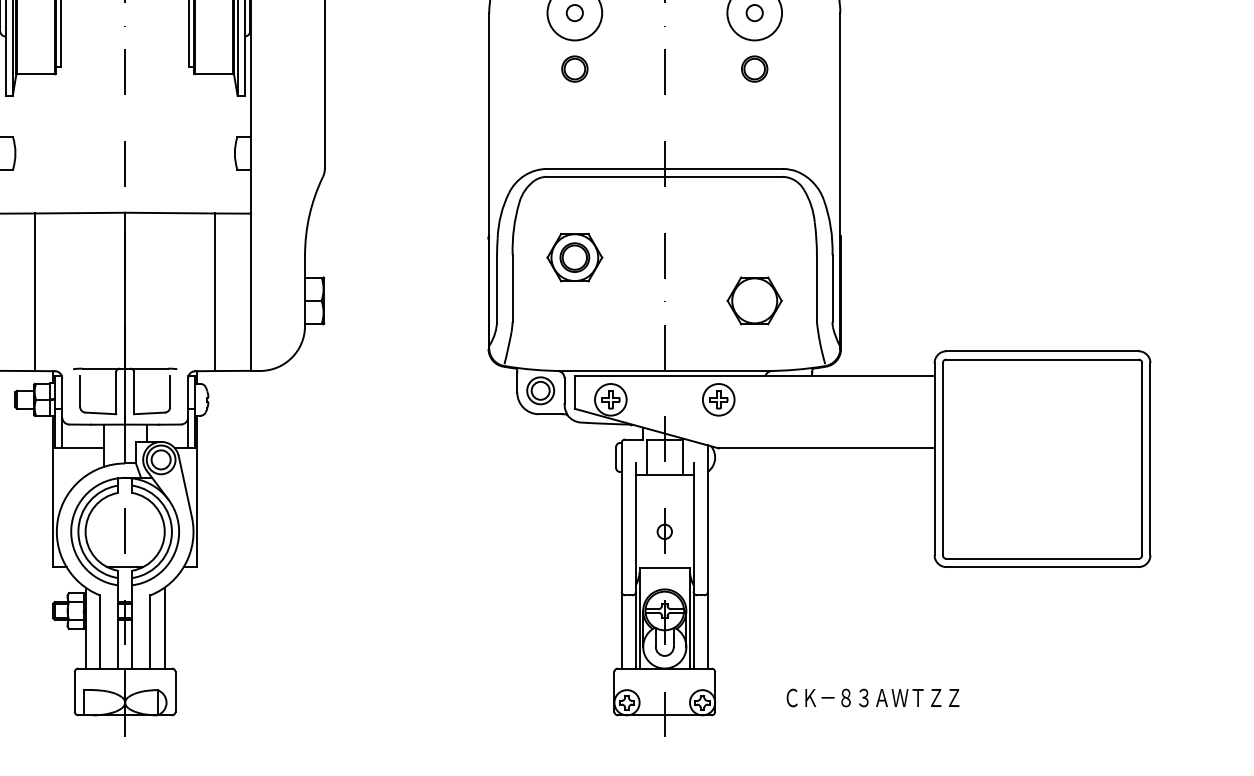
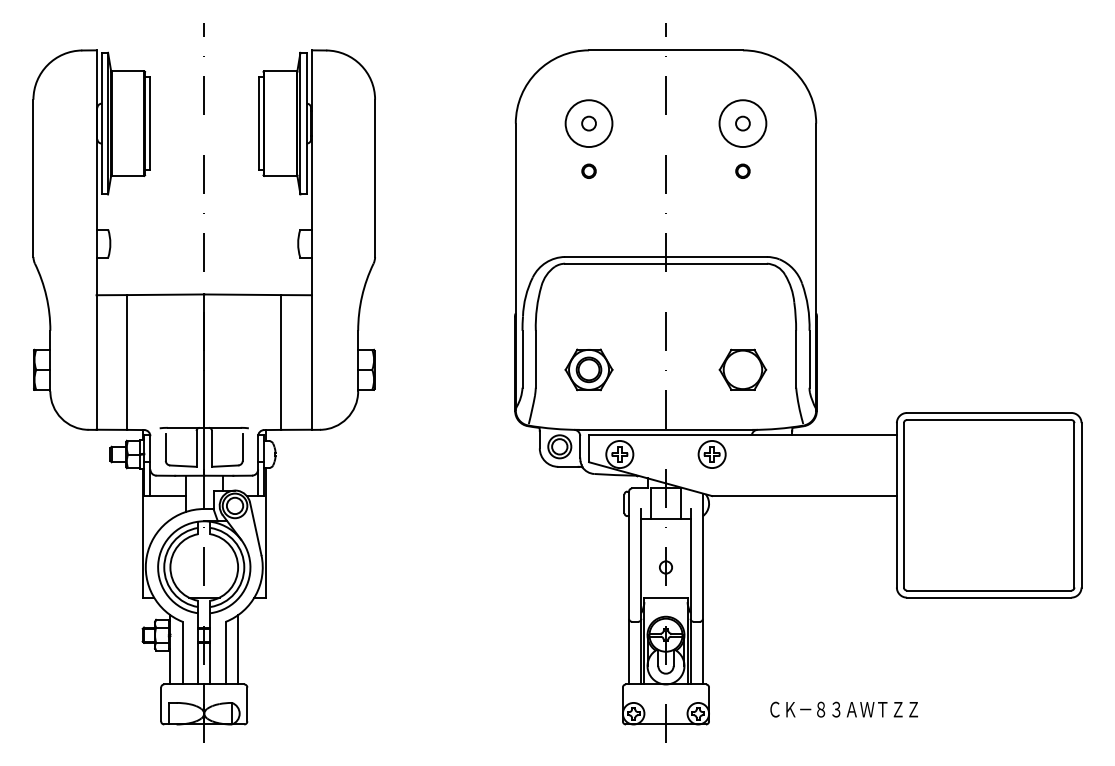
circle: (574, 67) -> (588, 170), size x0.62
circle: (754, 67) -> (742, 170), size x0.62
part: (574, 257) -> (588, 369), moved

